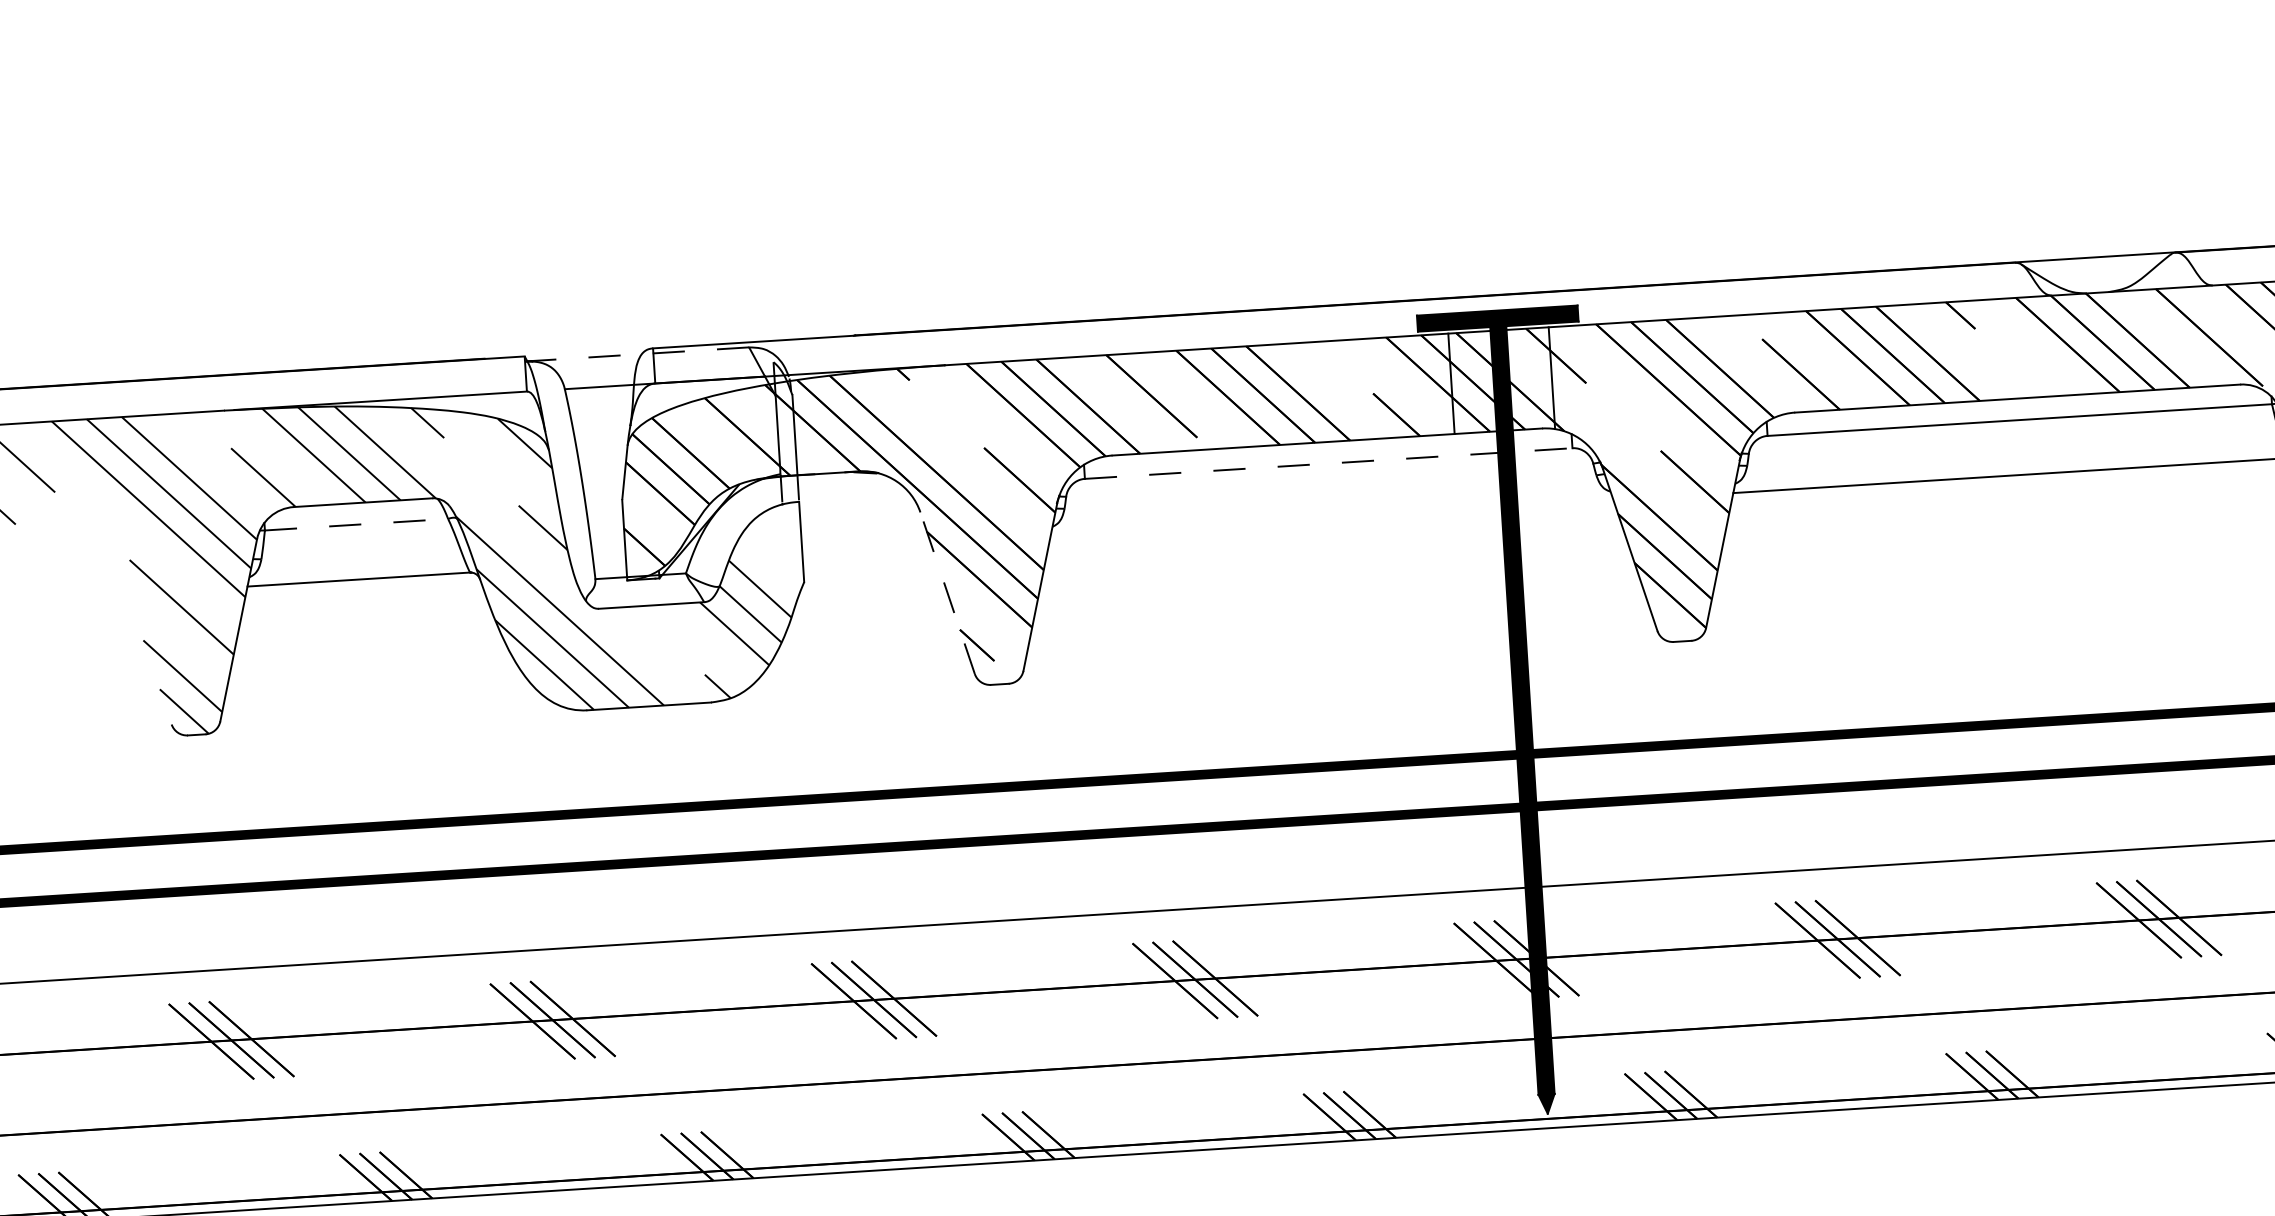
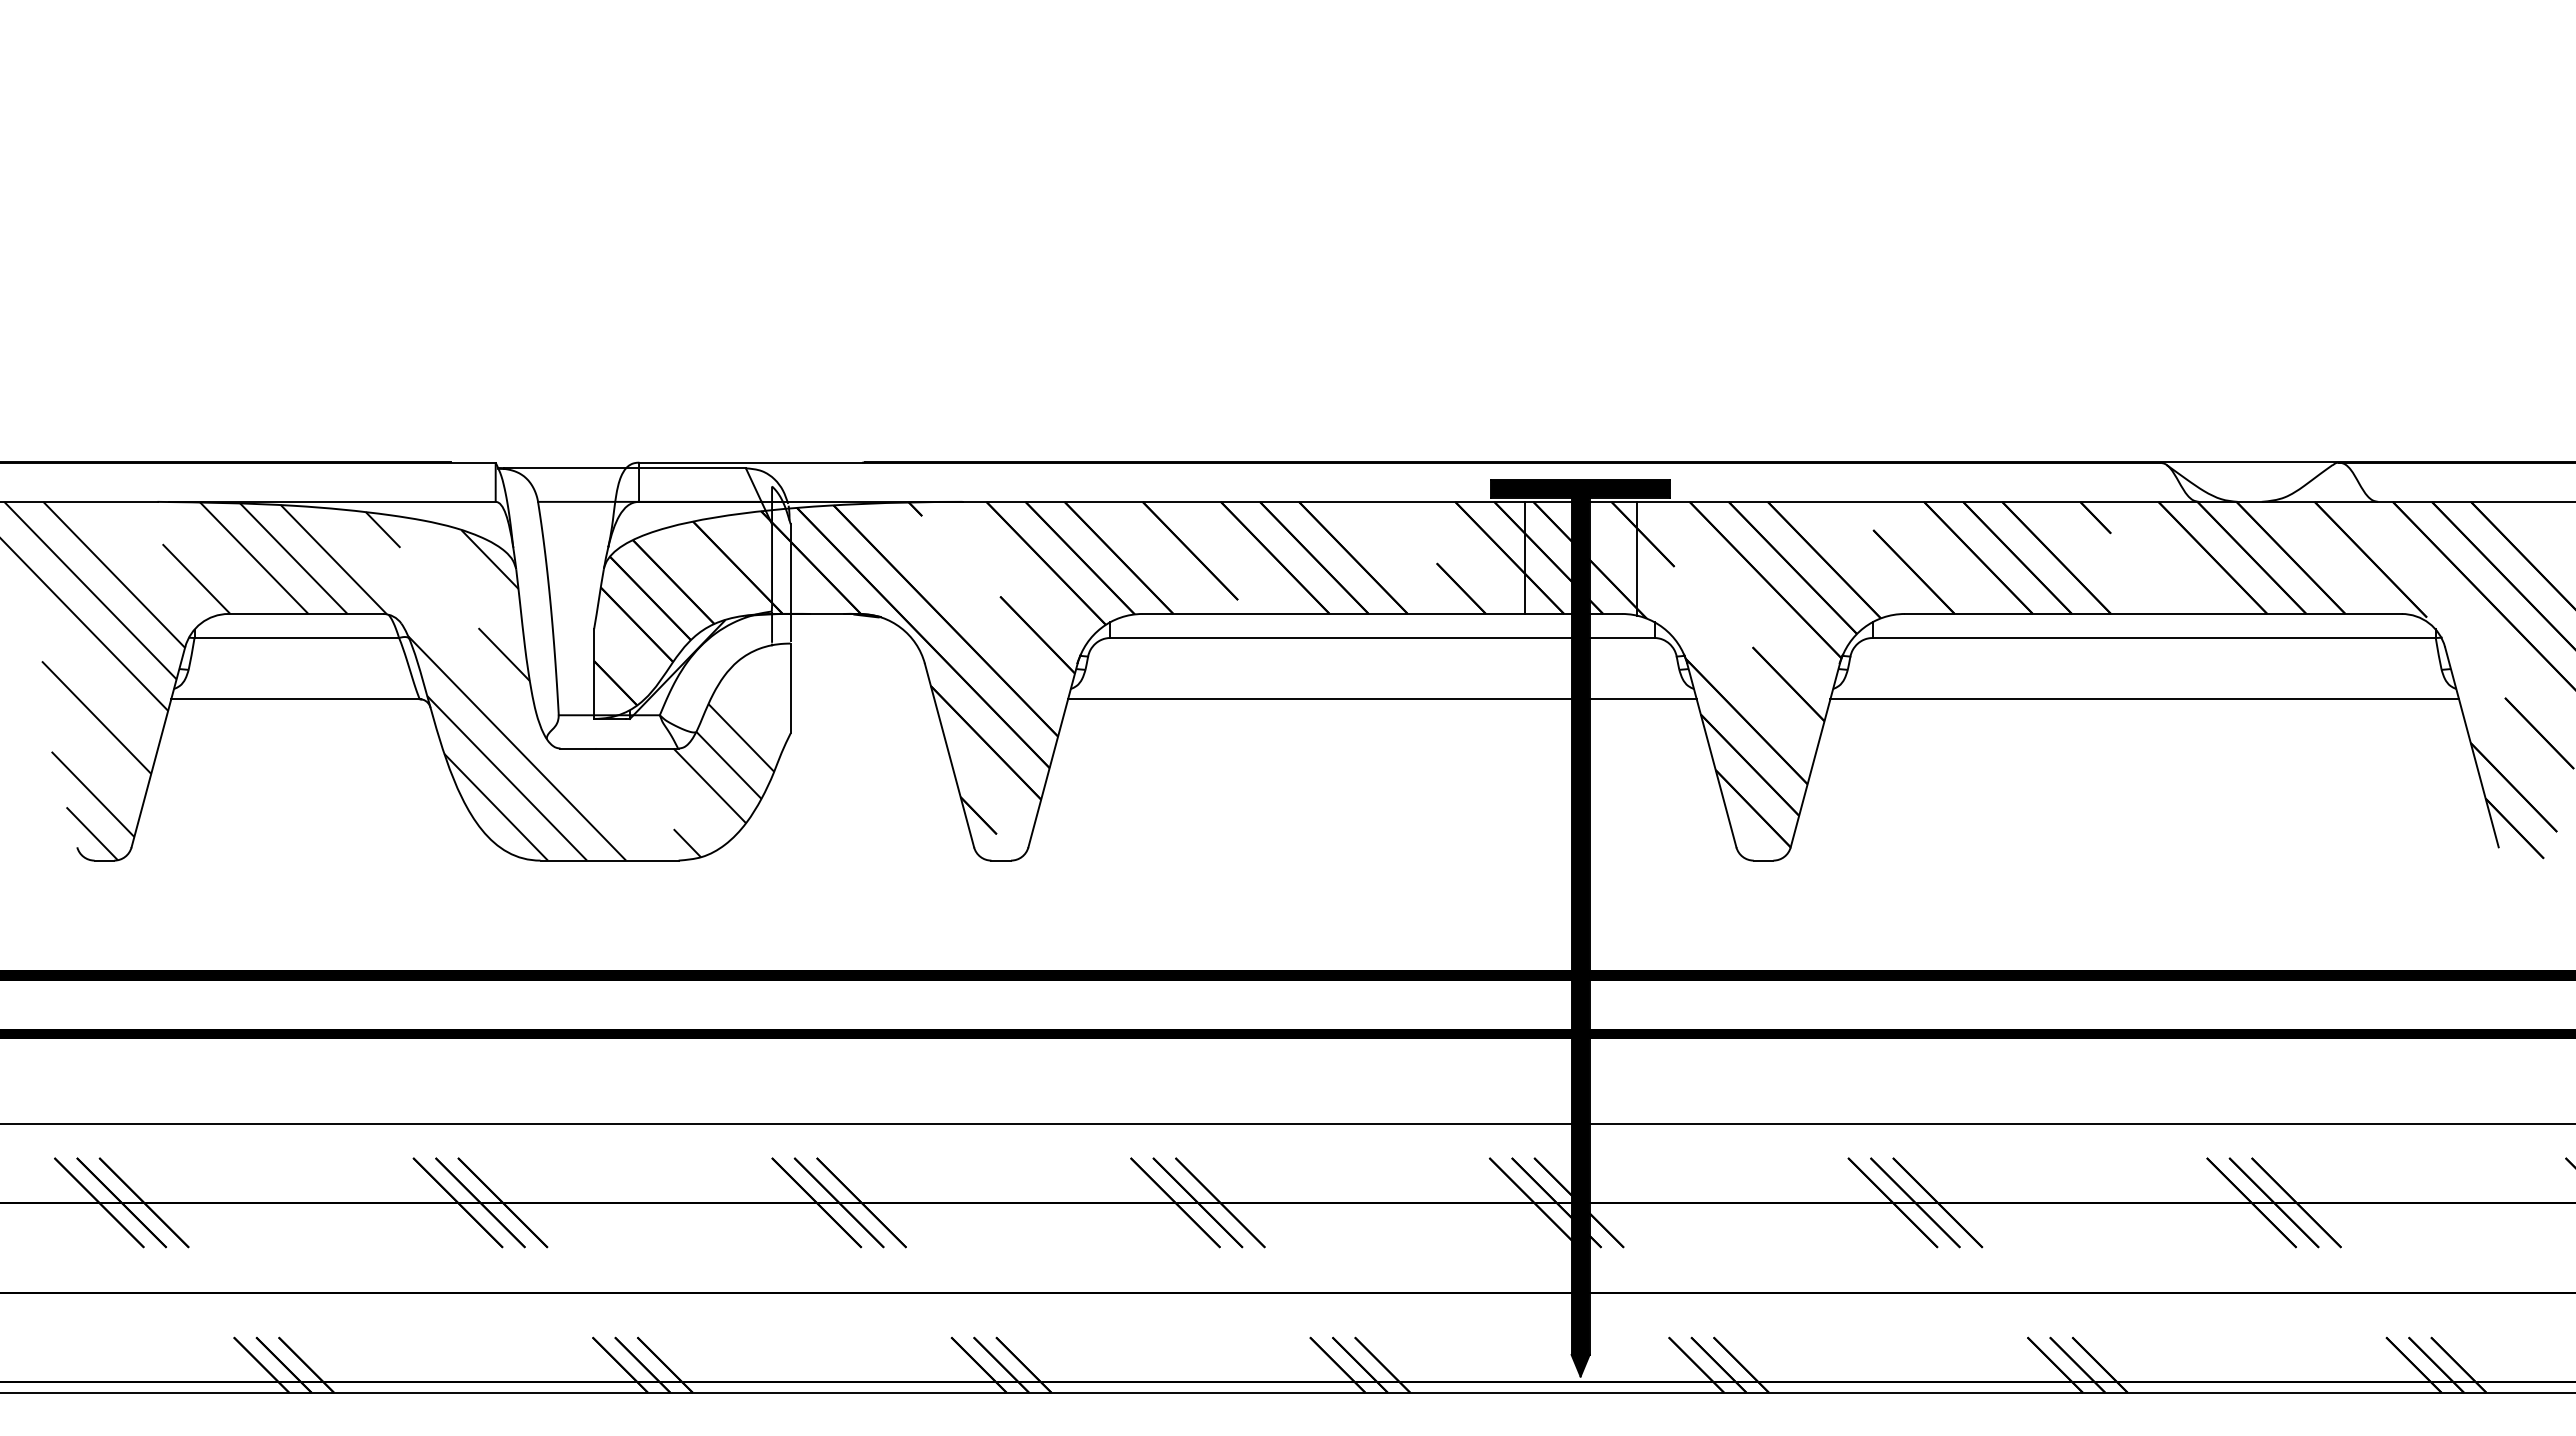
line: (640, 354) -> (624, 468), dashed -> solid
line: (1328, 463) -> (1382, 638), dashed -> solid
line: (1332, 518) -> (1382, 699), added
line: (357, 525) -> (297, 638), dashed -> solid
line: (947, 593) -> (949, 755), dashed -> solid

